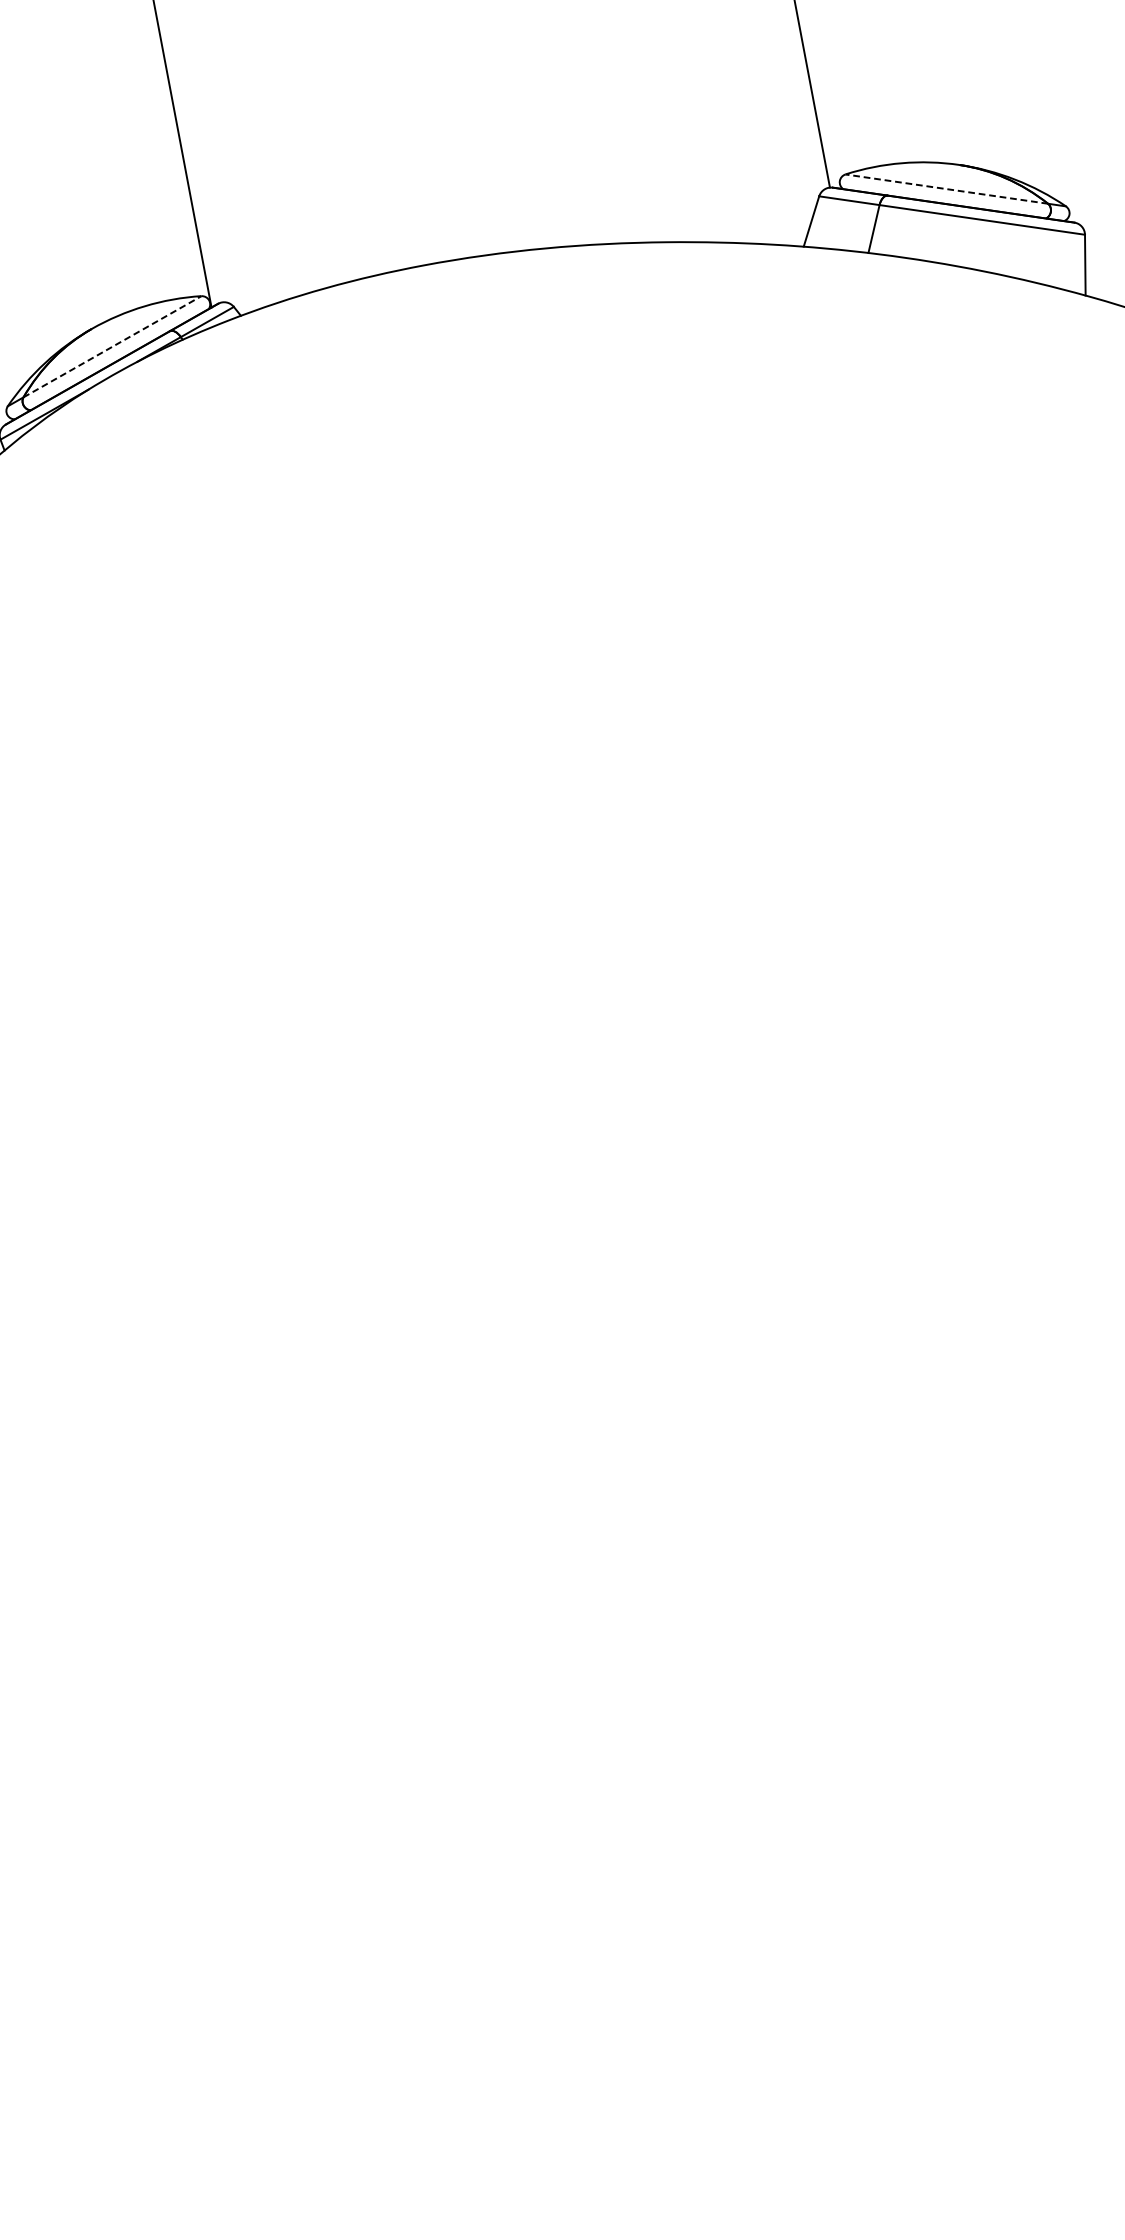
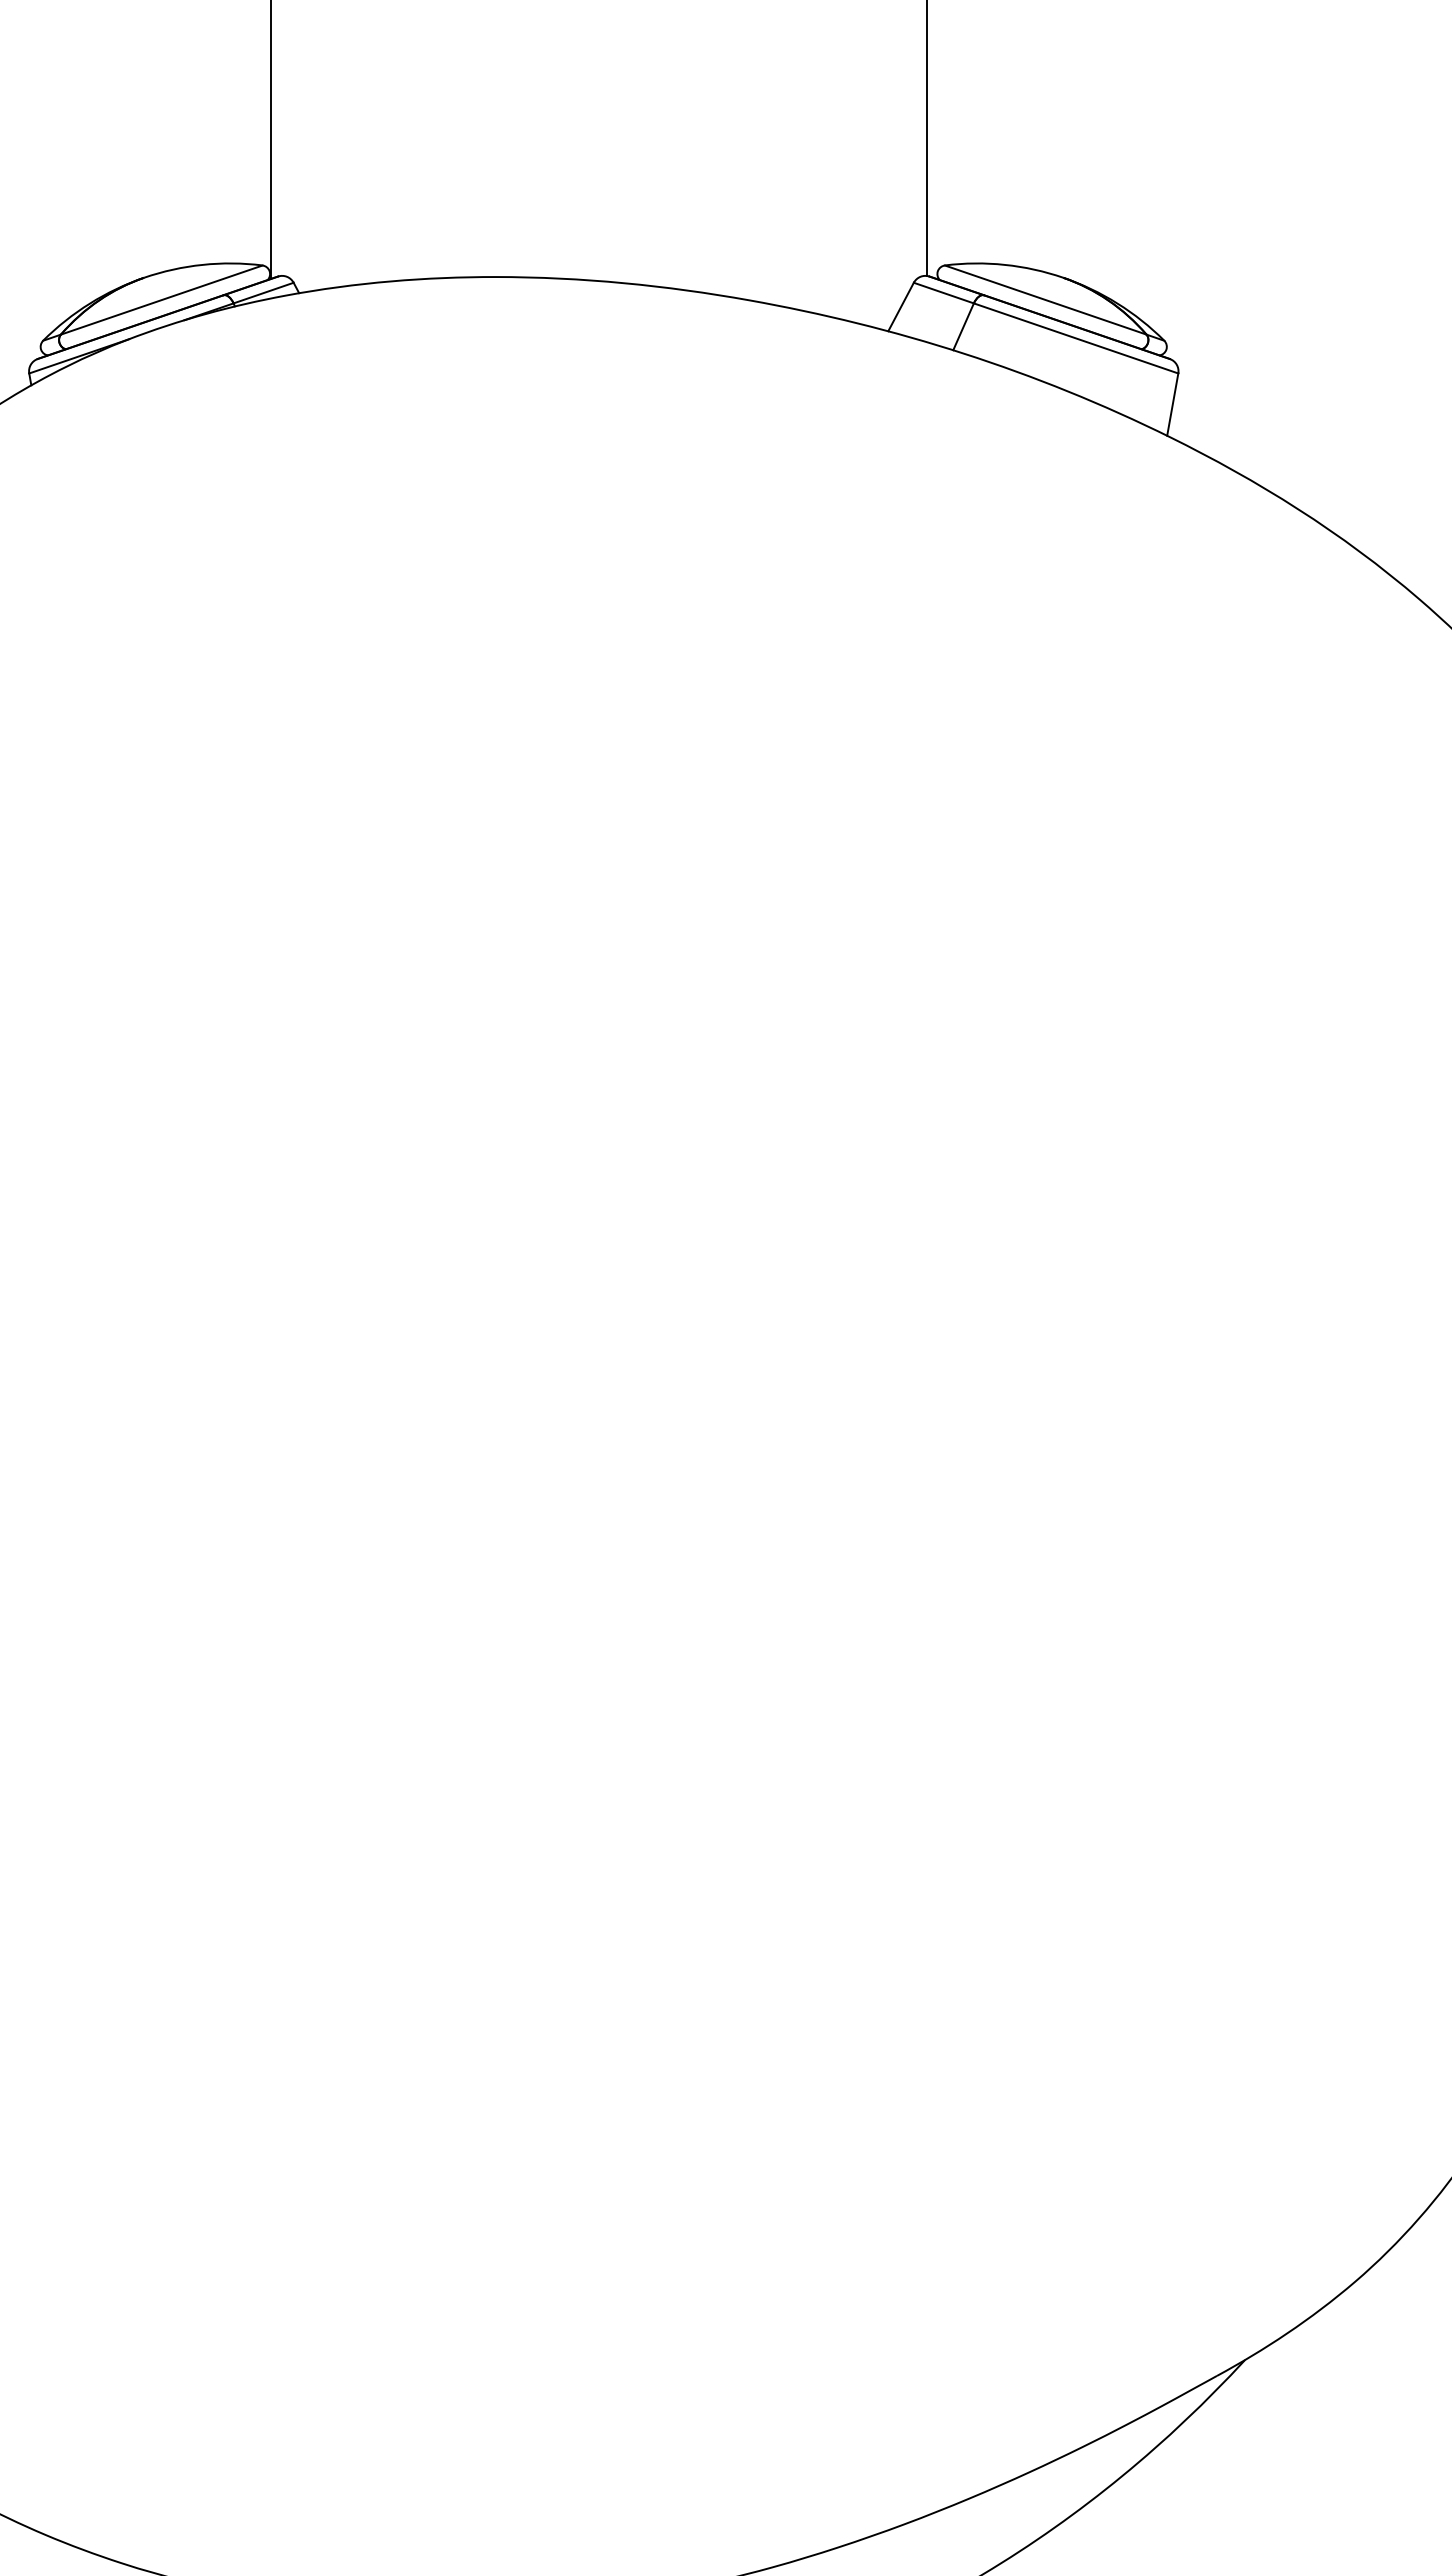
line: (946, 189) -> (1045, 300), dashed -> solid
line: (112, 347) -> (161, 300), dashed -> solid

